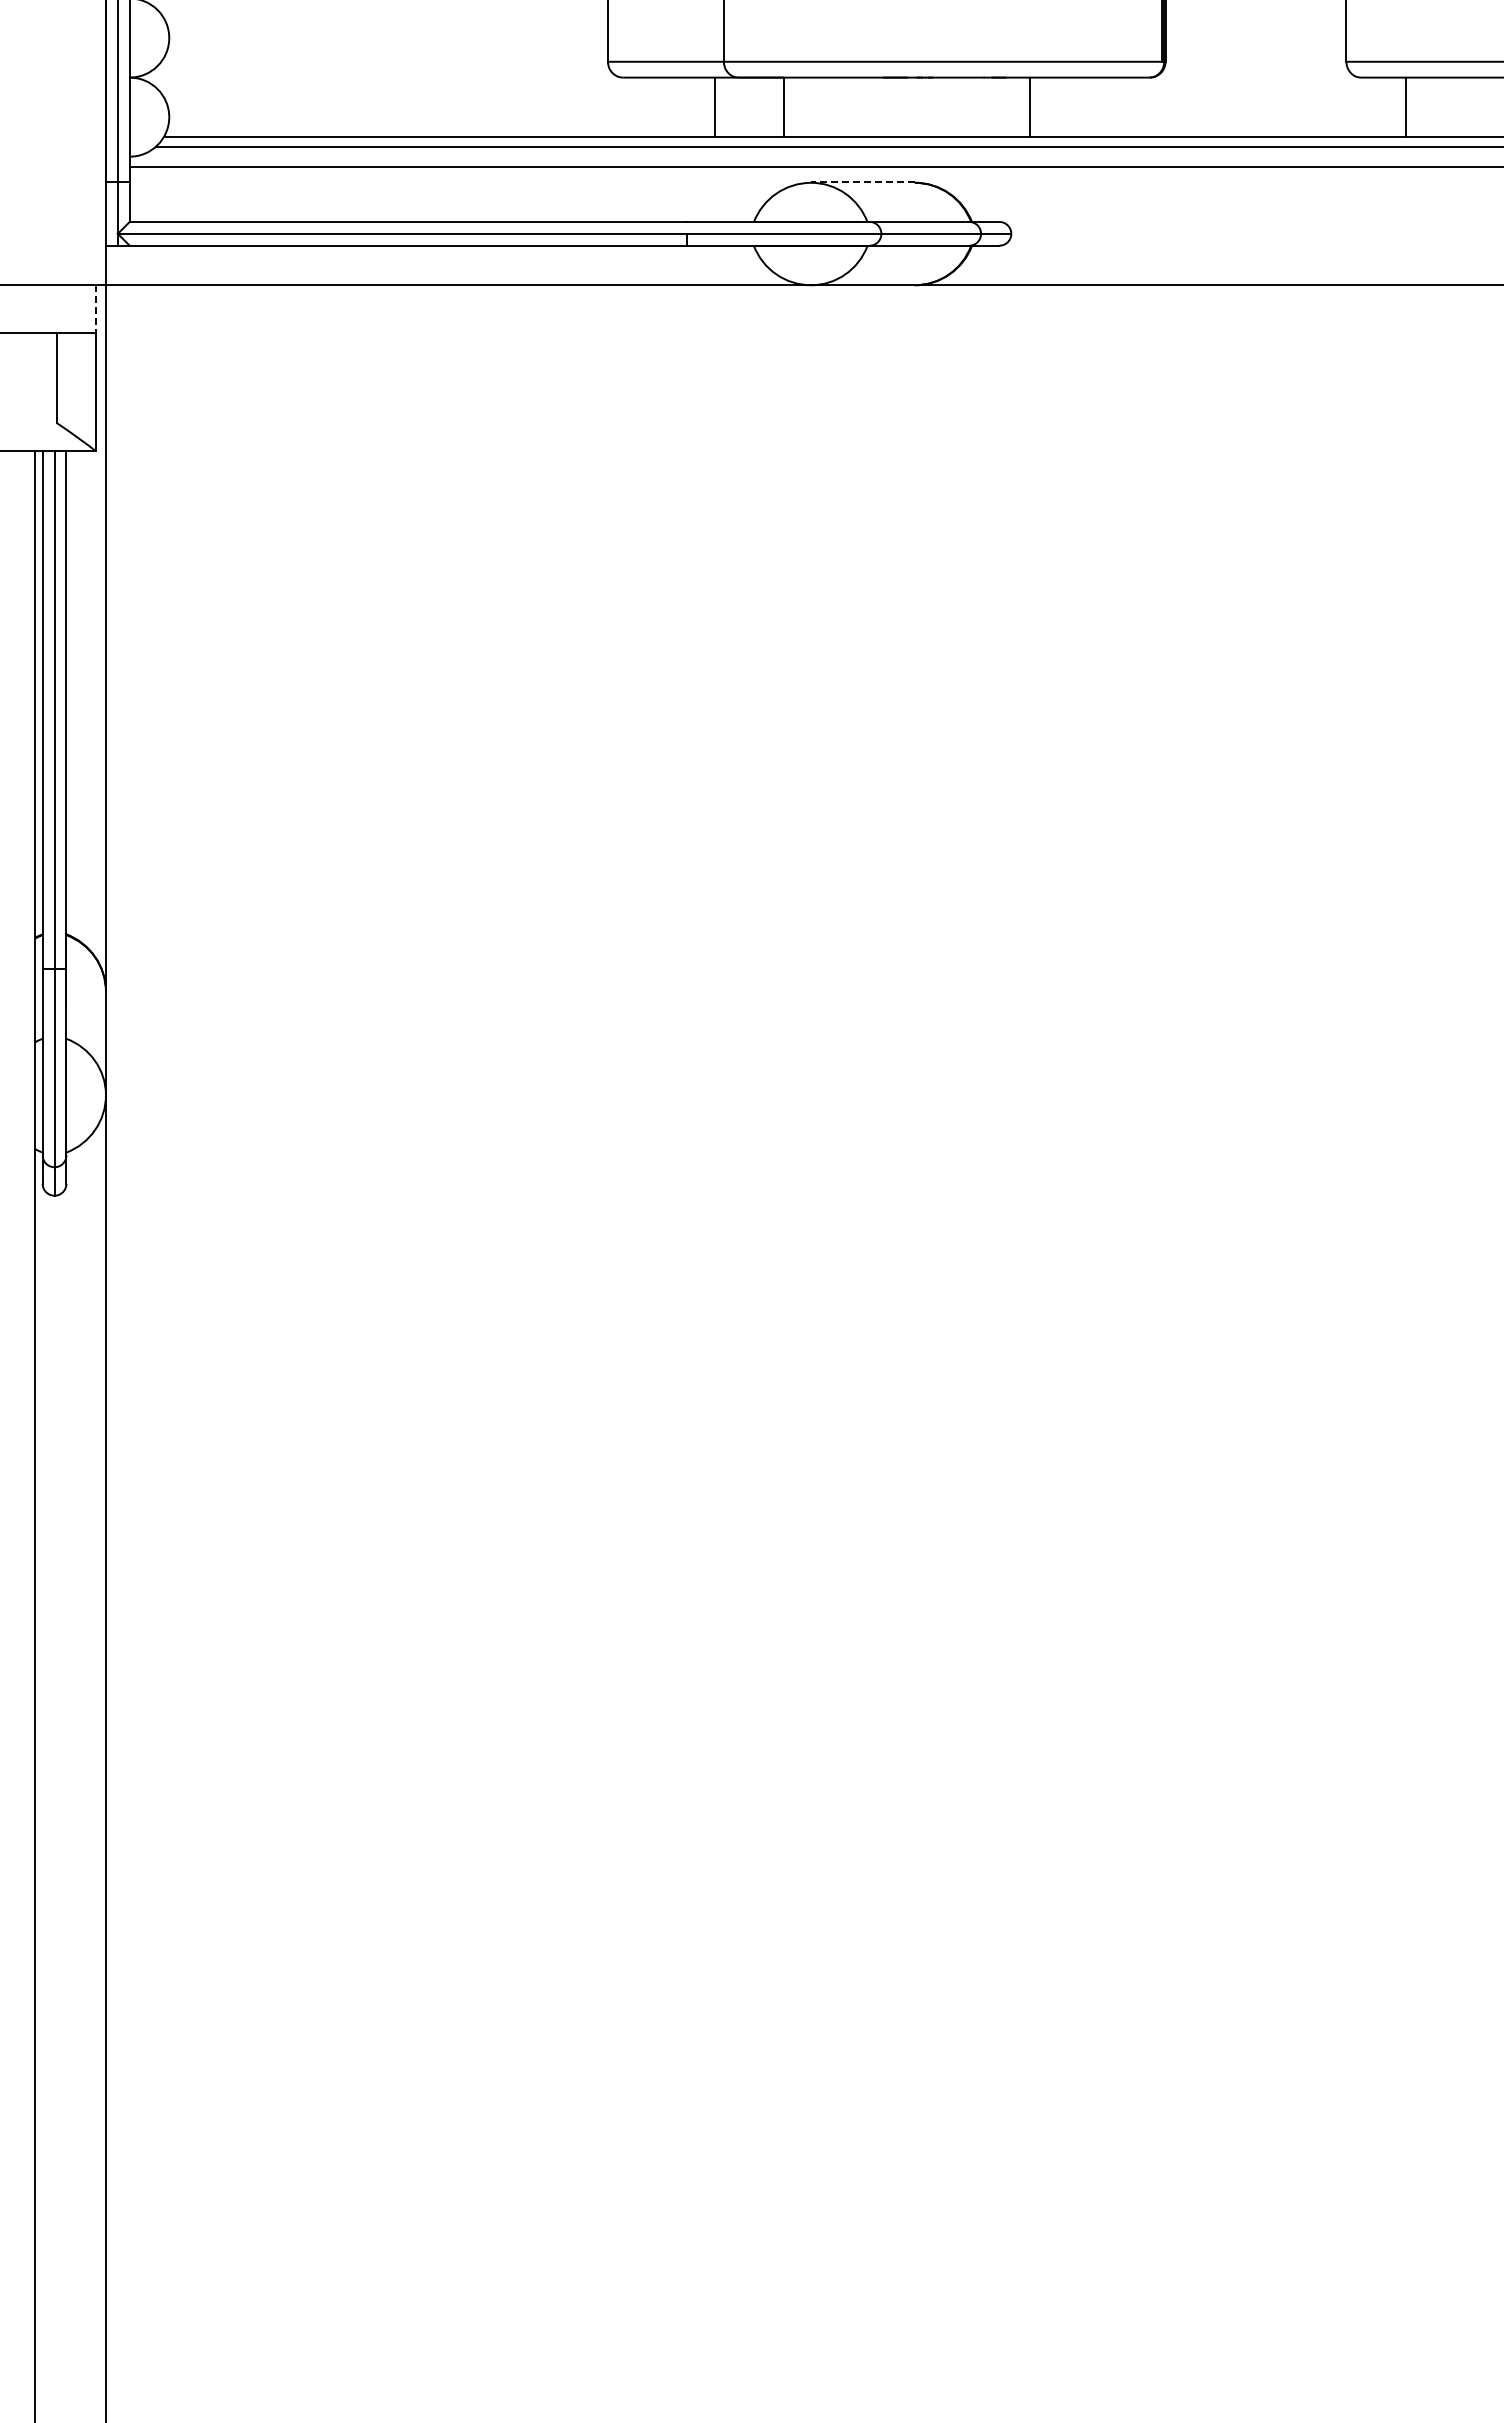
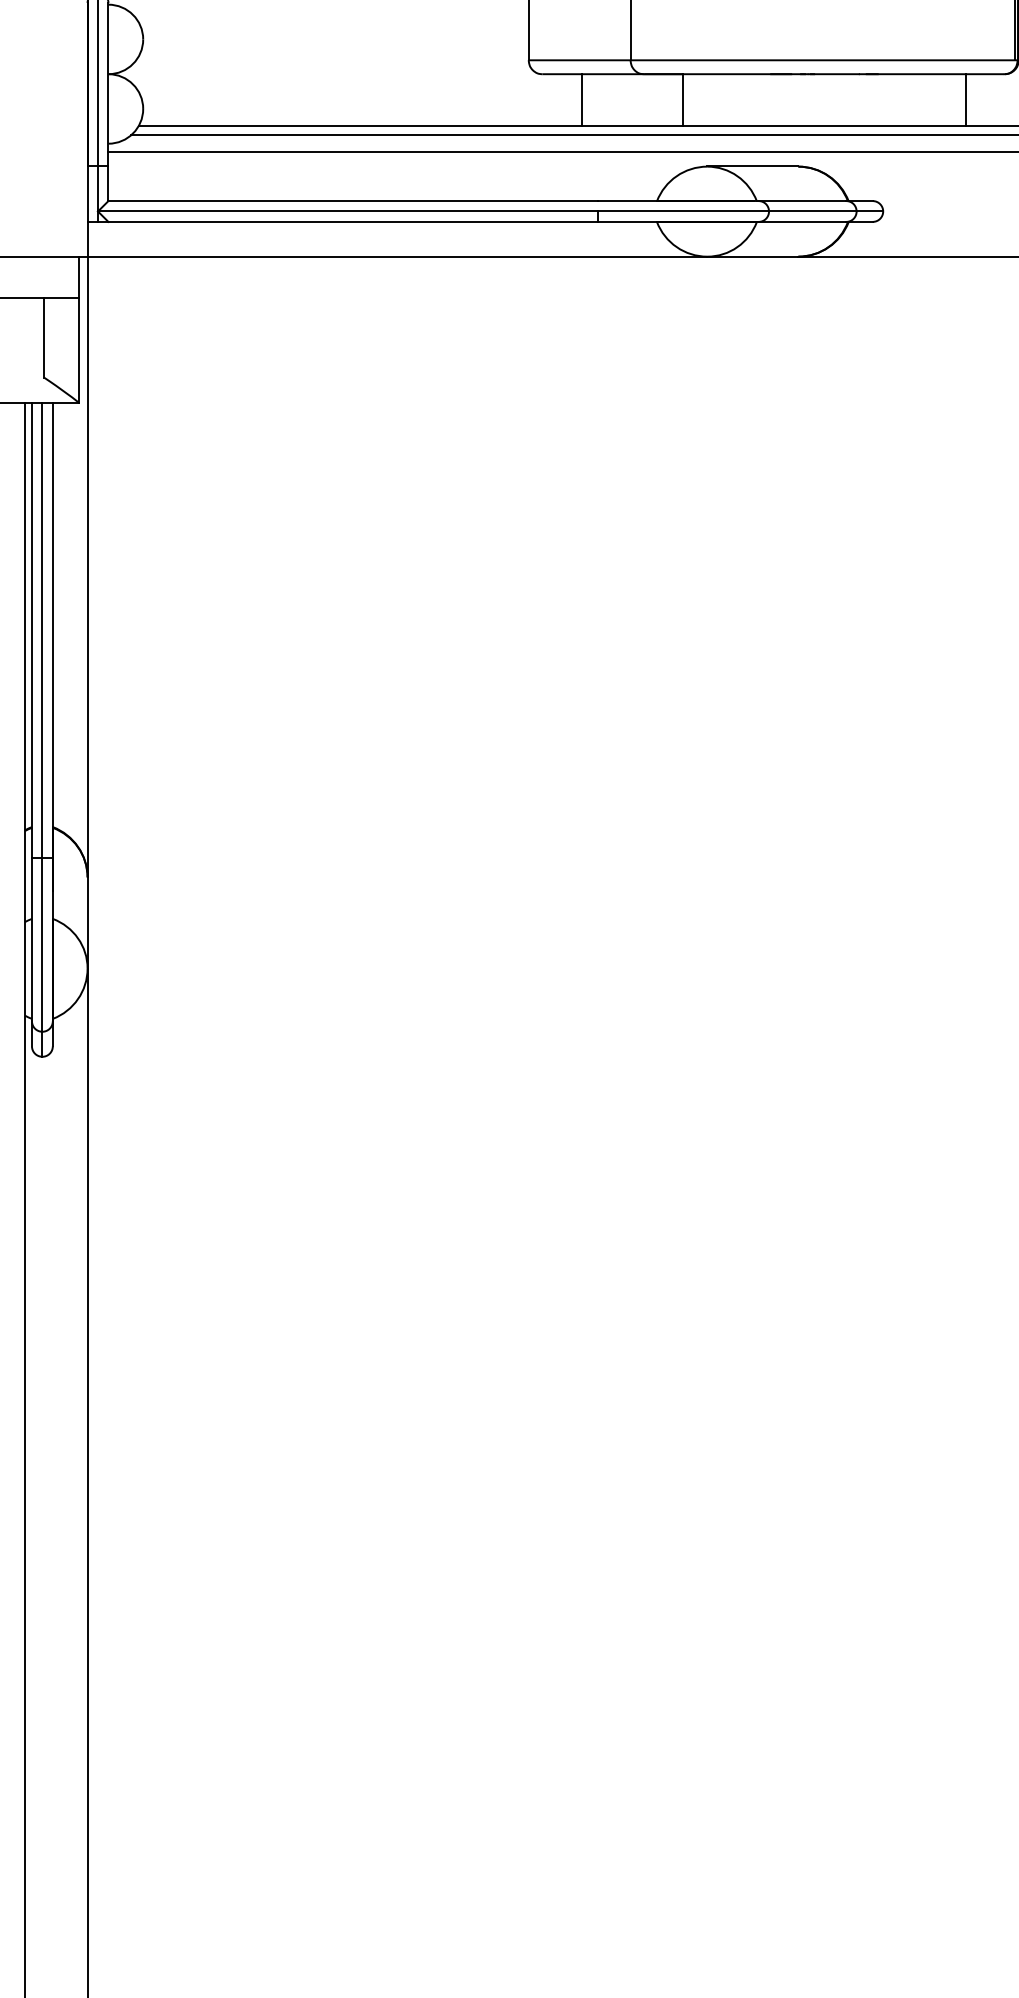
line: (715, 106) -> (581, 99), moved
line: (1030, 106) -> (965, 99), moved
line: (862, 182) -> (752, 166), dashed -> solid
line: (96, 308) -> (79, 277), dashed -> solid

